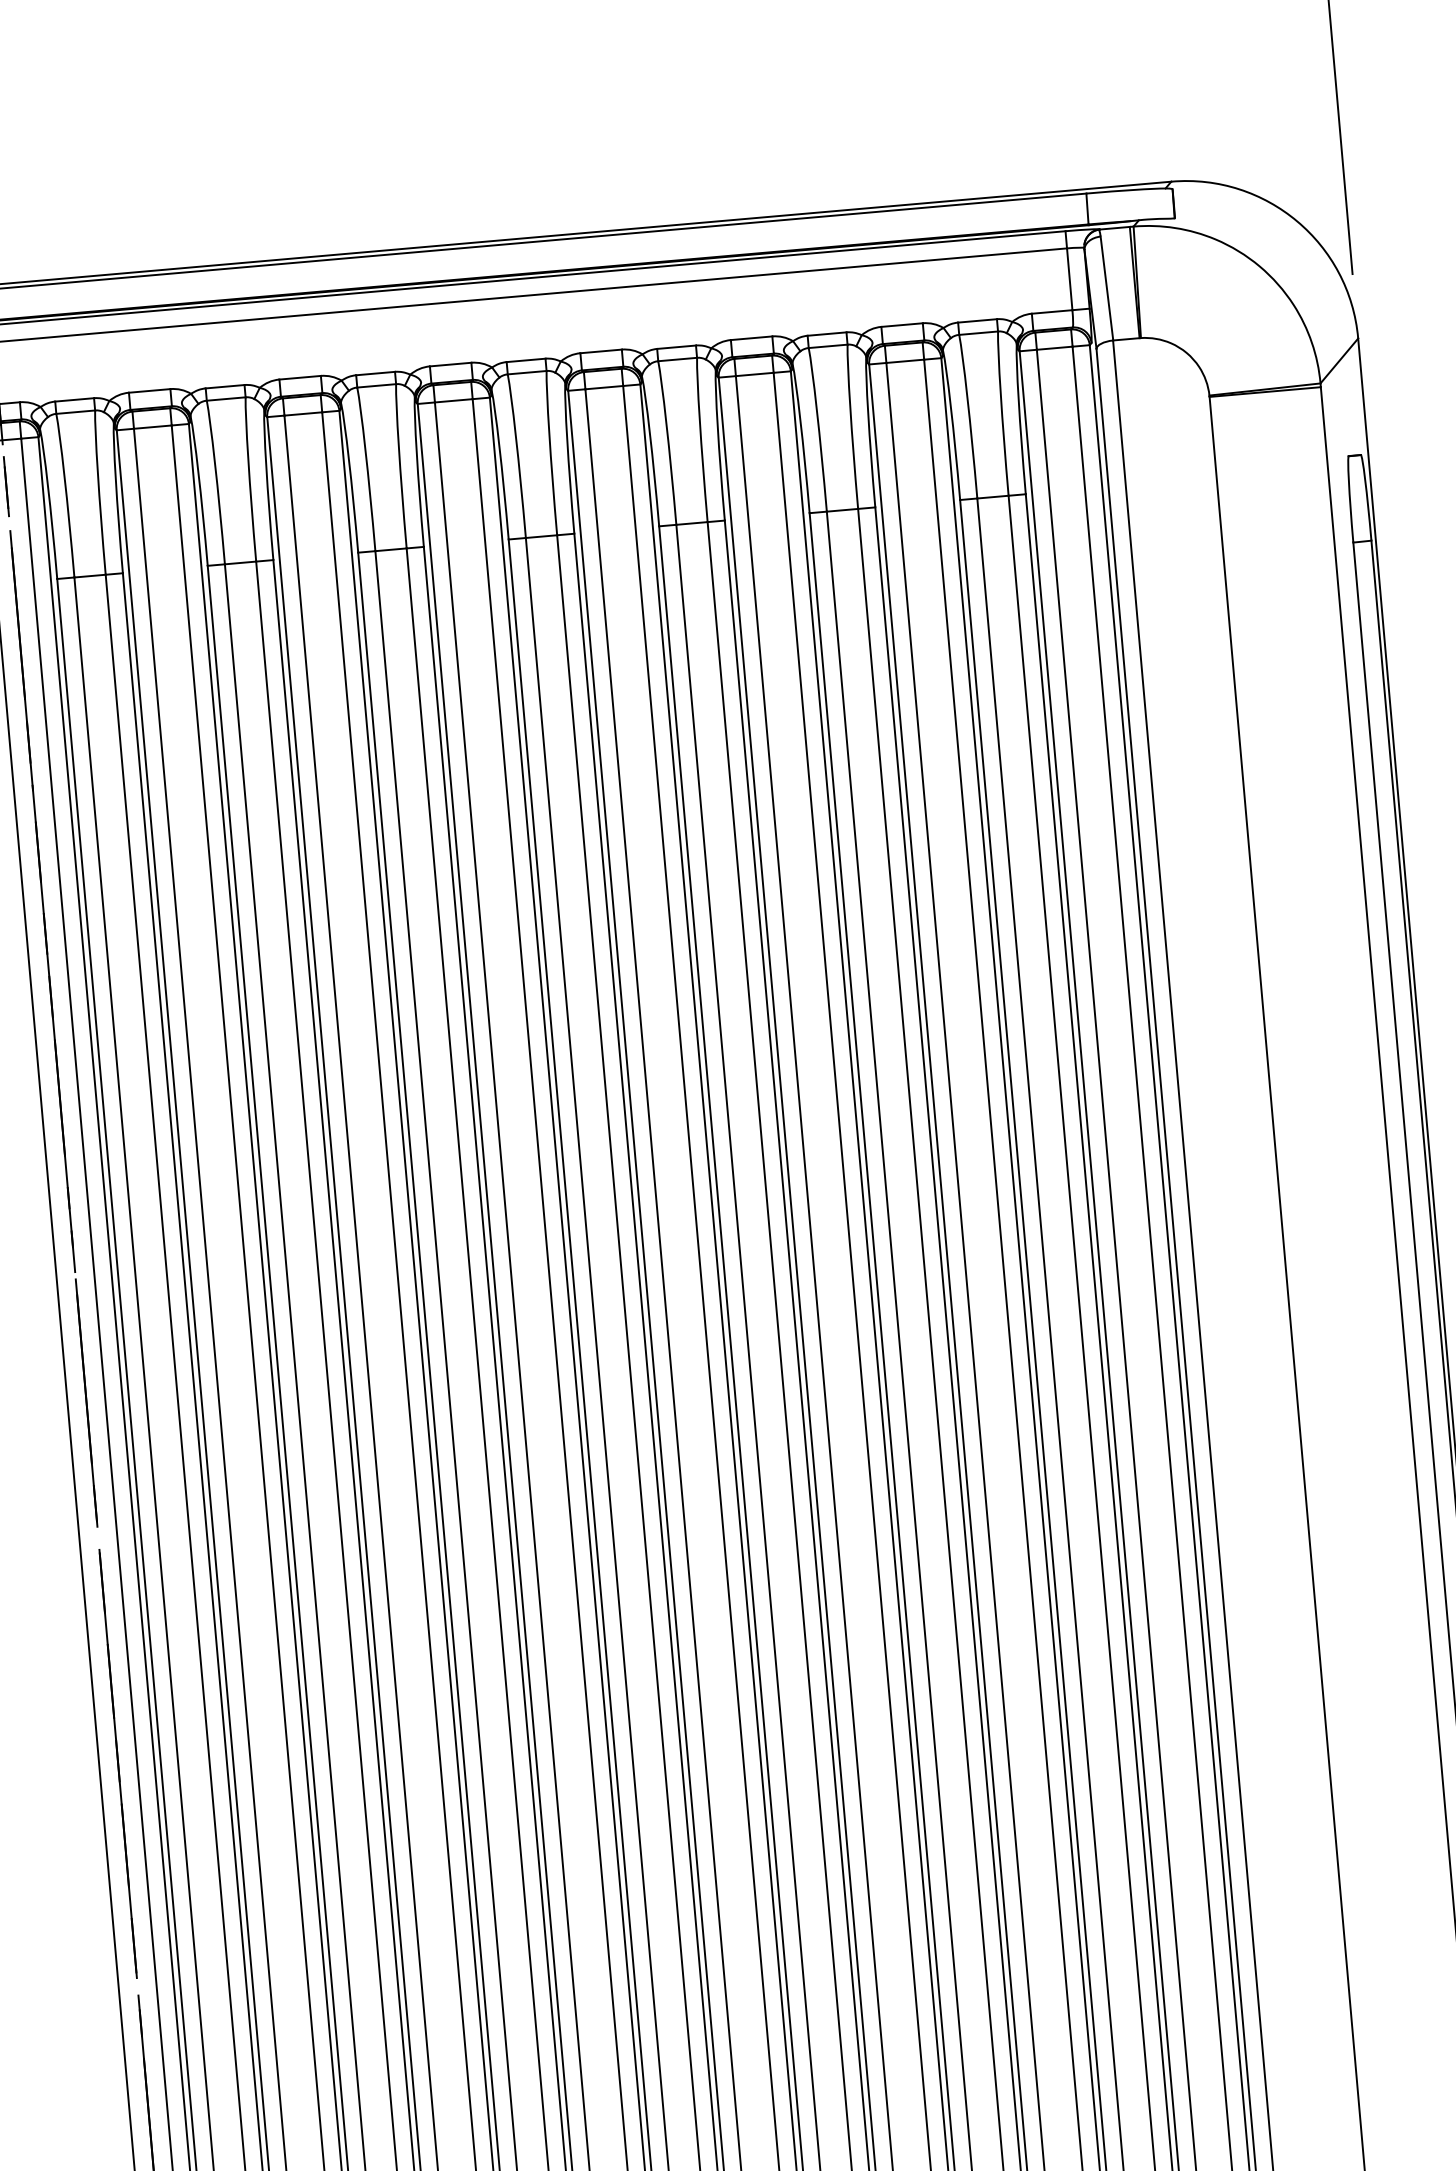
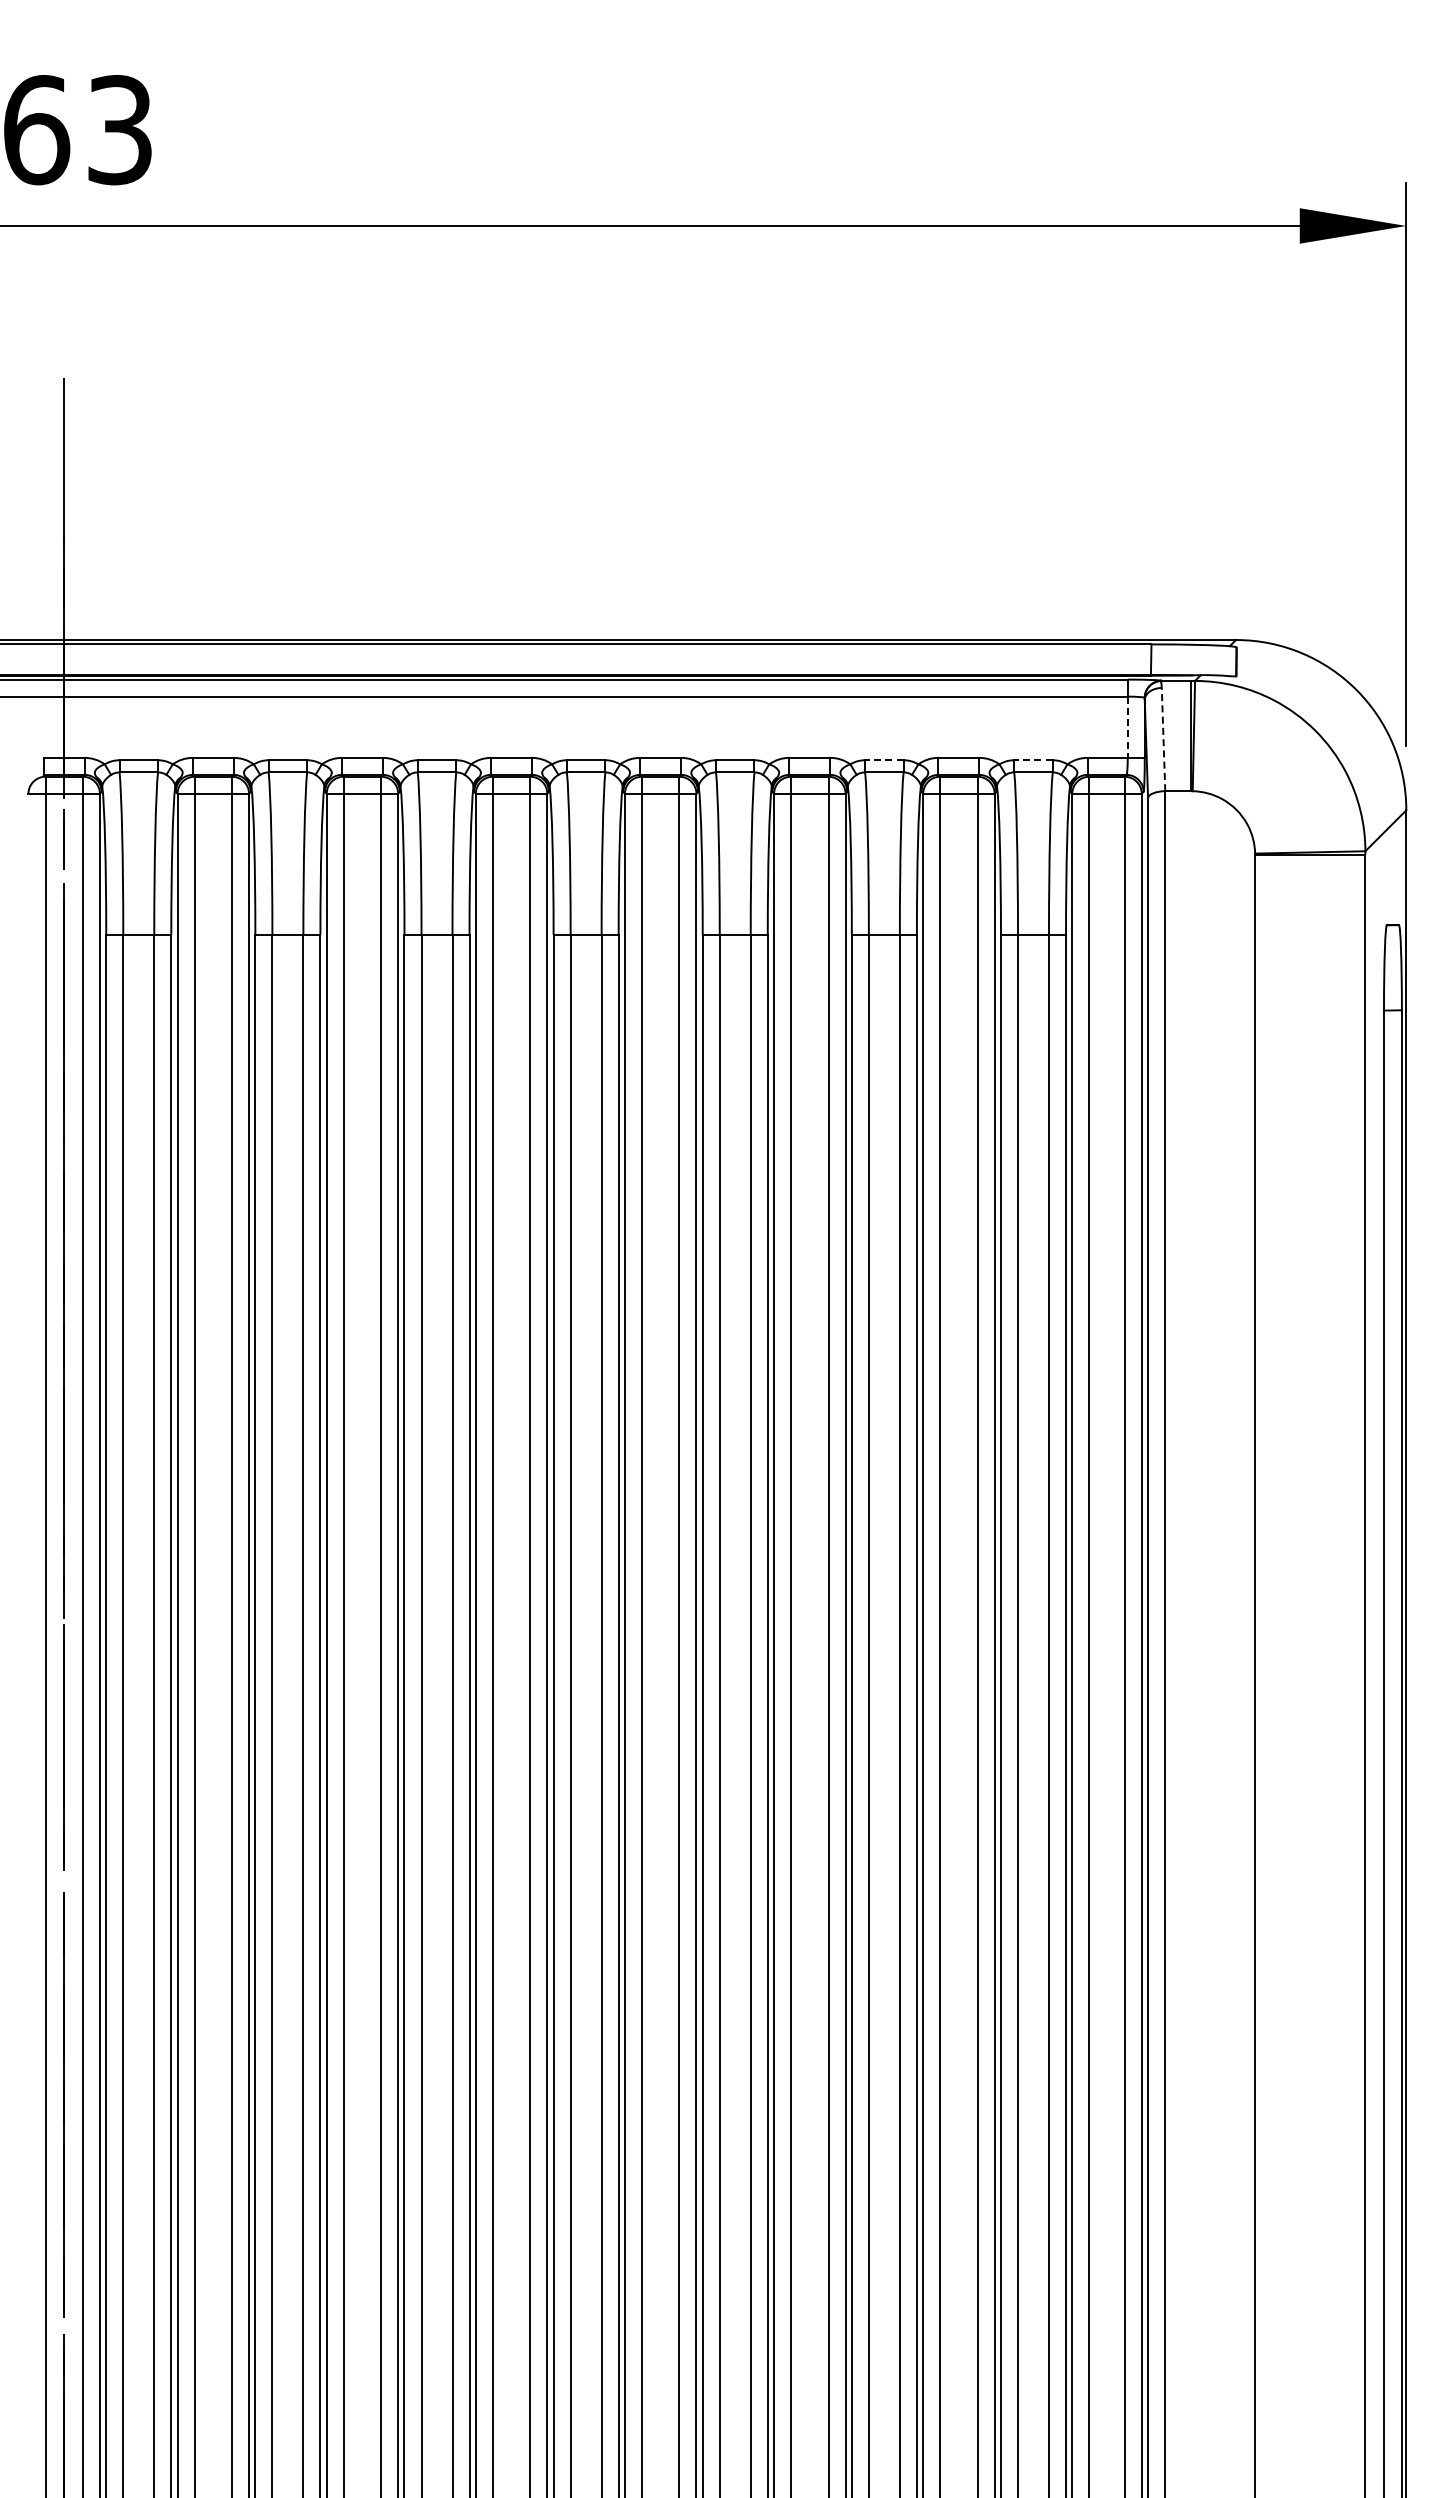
line: (1069, 279) -> (1127, 727), solid -> dashed
line: (1106, 288) -> (1163, 739), solid -> dashed
line: (977, 321) -> (1033, 760), solid -> dashed
line: (826, 334) -> (883, 760), solid -> dashed

